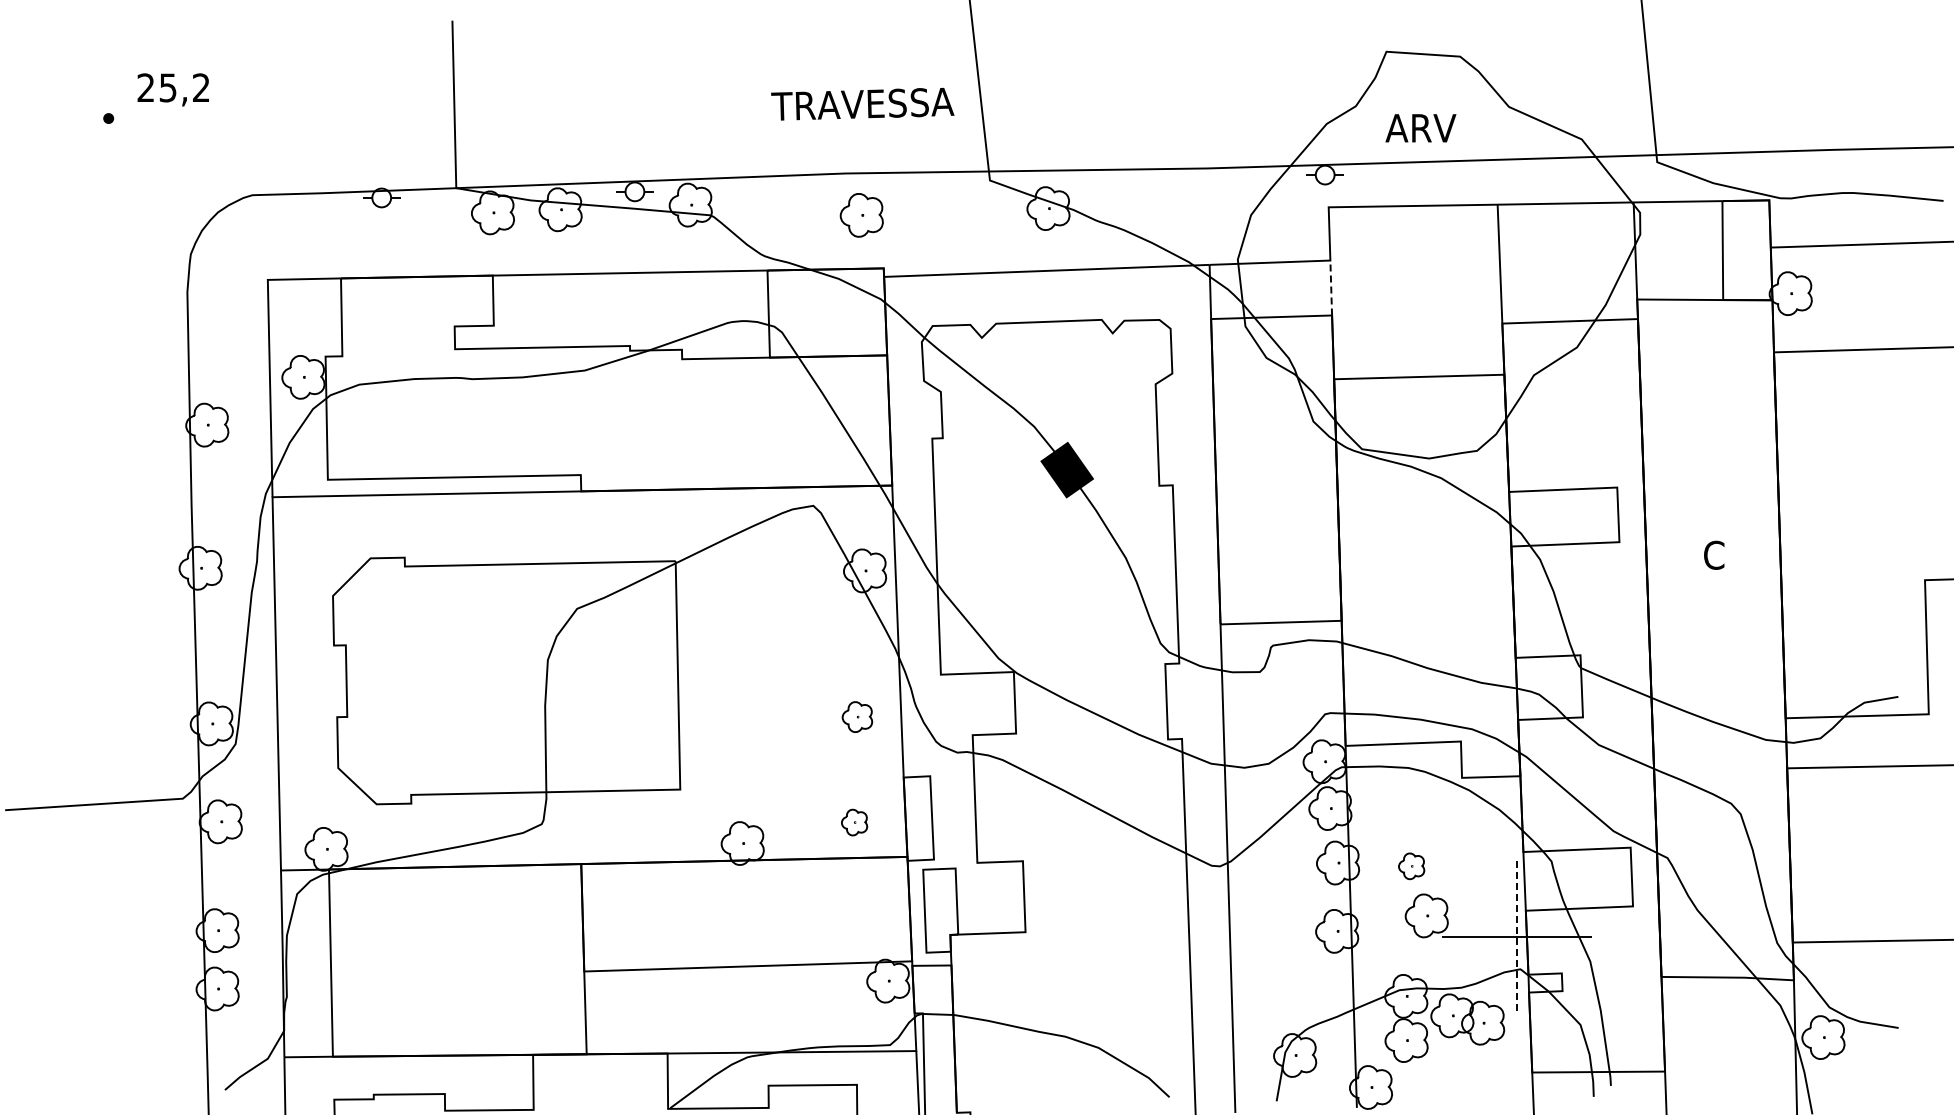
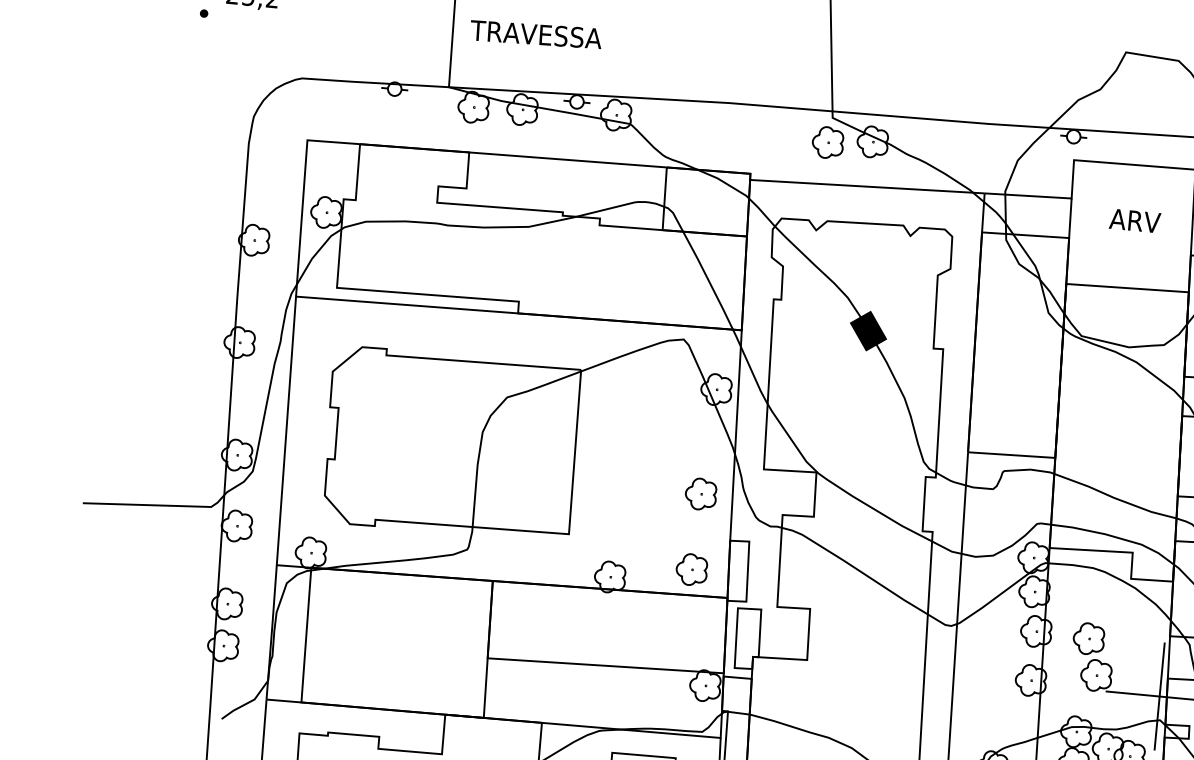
text: (862, 103) -> (535, 34), moved
text: (1420, 128) -> (1134, 221), moved
part: (861, 215) -> (827, 142), moved
line: (1331, 287) -> (1070, 217), dashed -> solid
part: (857, 716) -> (701, 493), size x1.43
part: (854, 822) -> (691, 569), size x1.67
part: (1411, 866) -> (1088, 639), size x1.67
line: (1516, 937) -> (1159, 697), dashed -> solid

